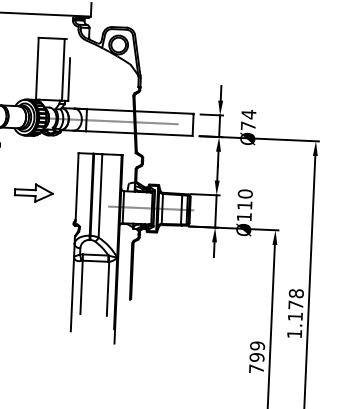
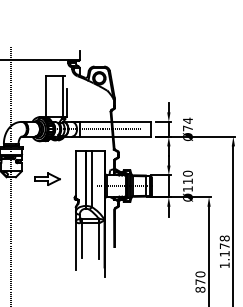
text: (257, 356) -> (200, 281), 799 -> 870

